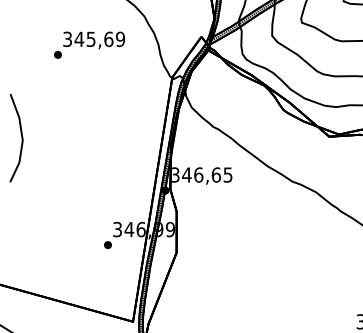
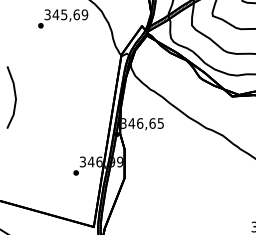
text: (90, 44) -> (63, 18), moved

